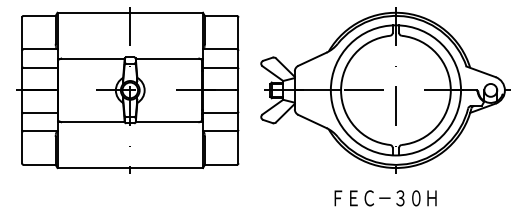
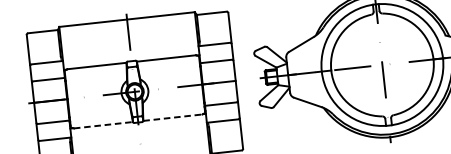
line: (93, 122) -> (103, 125), solid -> dashed
line: (167, 122) -> (172, 118), solid -> dashed

